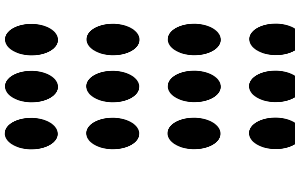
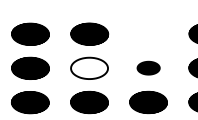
part: (193, 39) -> (148, 34), removed
part: (193, 85) -> (148, 67), size x0.6
hatch: (112, 86) -> (89, 68), removed

